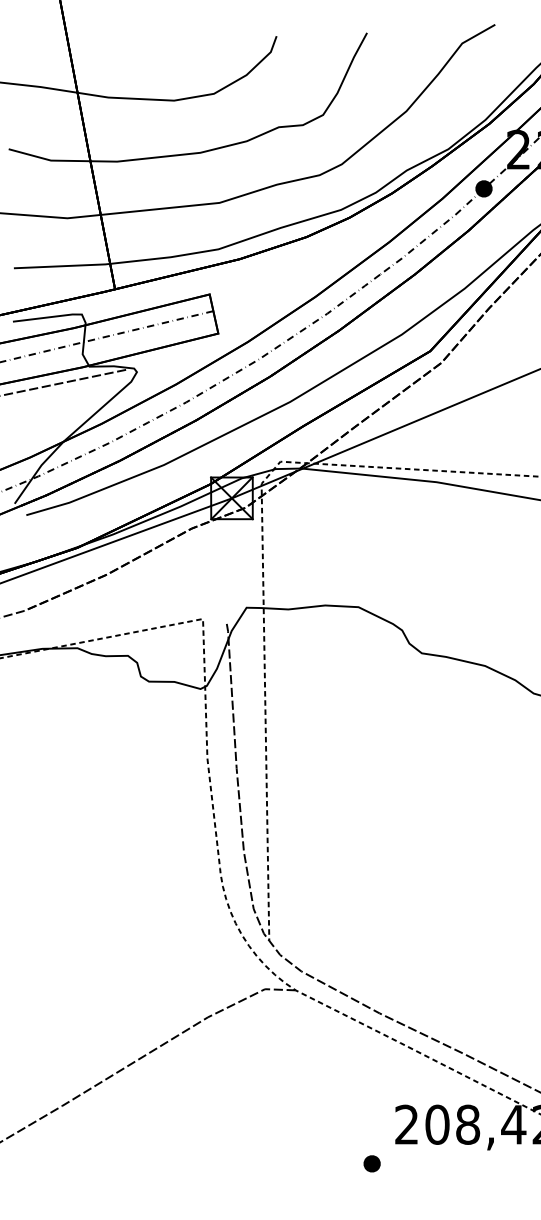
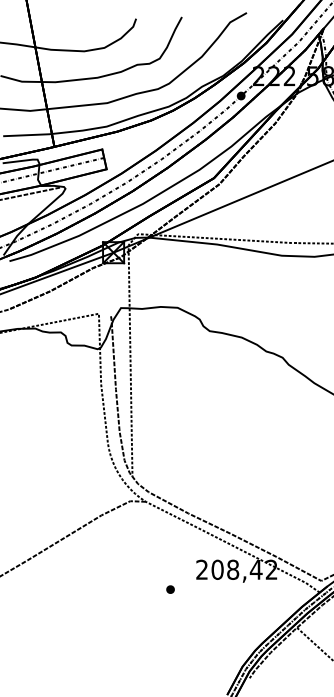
part: (372, 1163) -> (170, 589), moved

